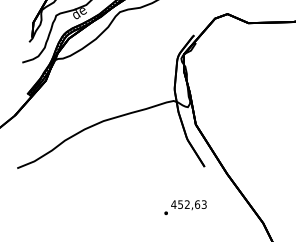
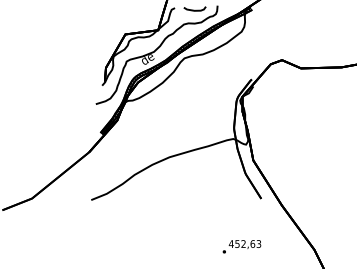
text: (185, 207) -> (241, 246), moved

